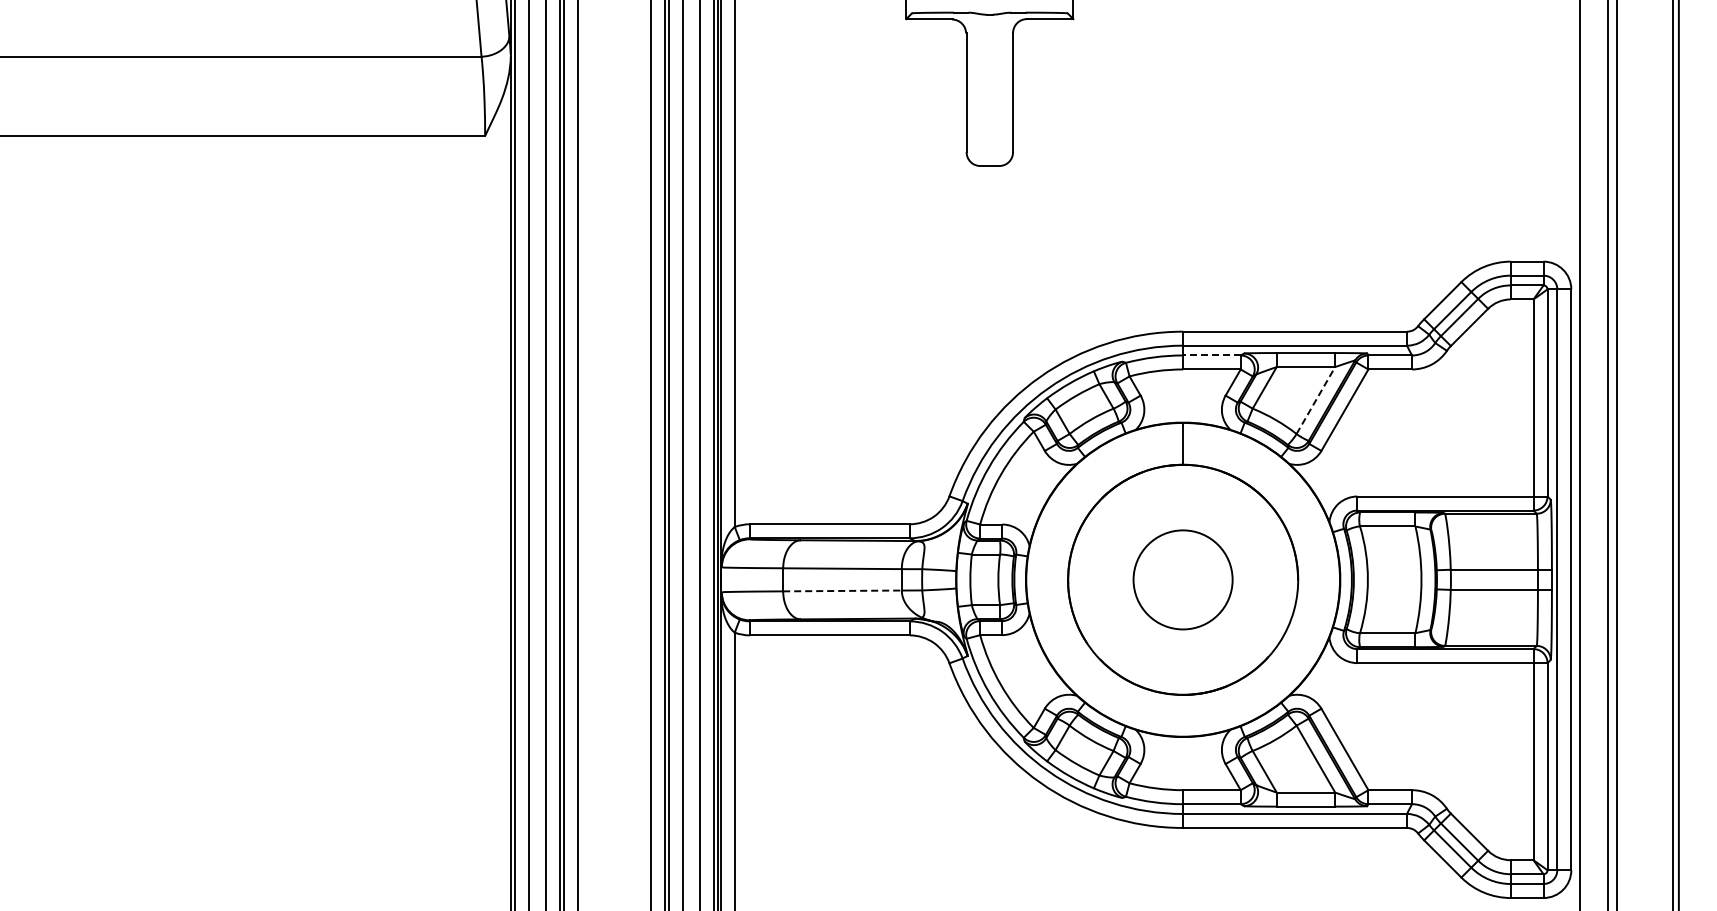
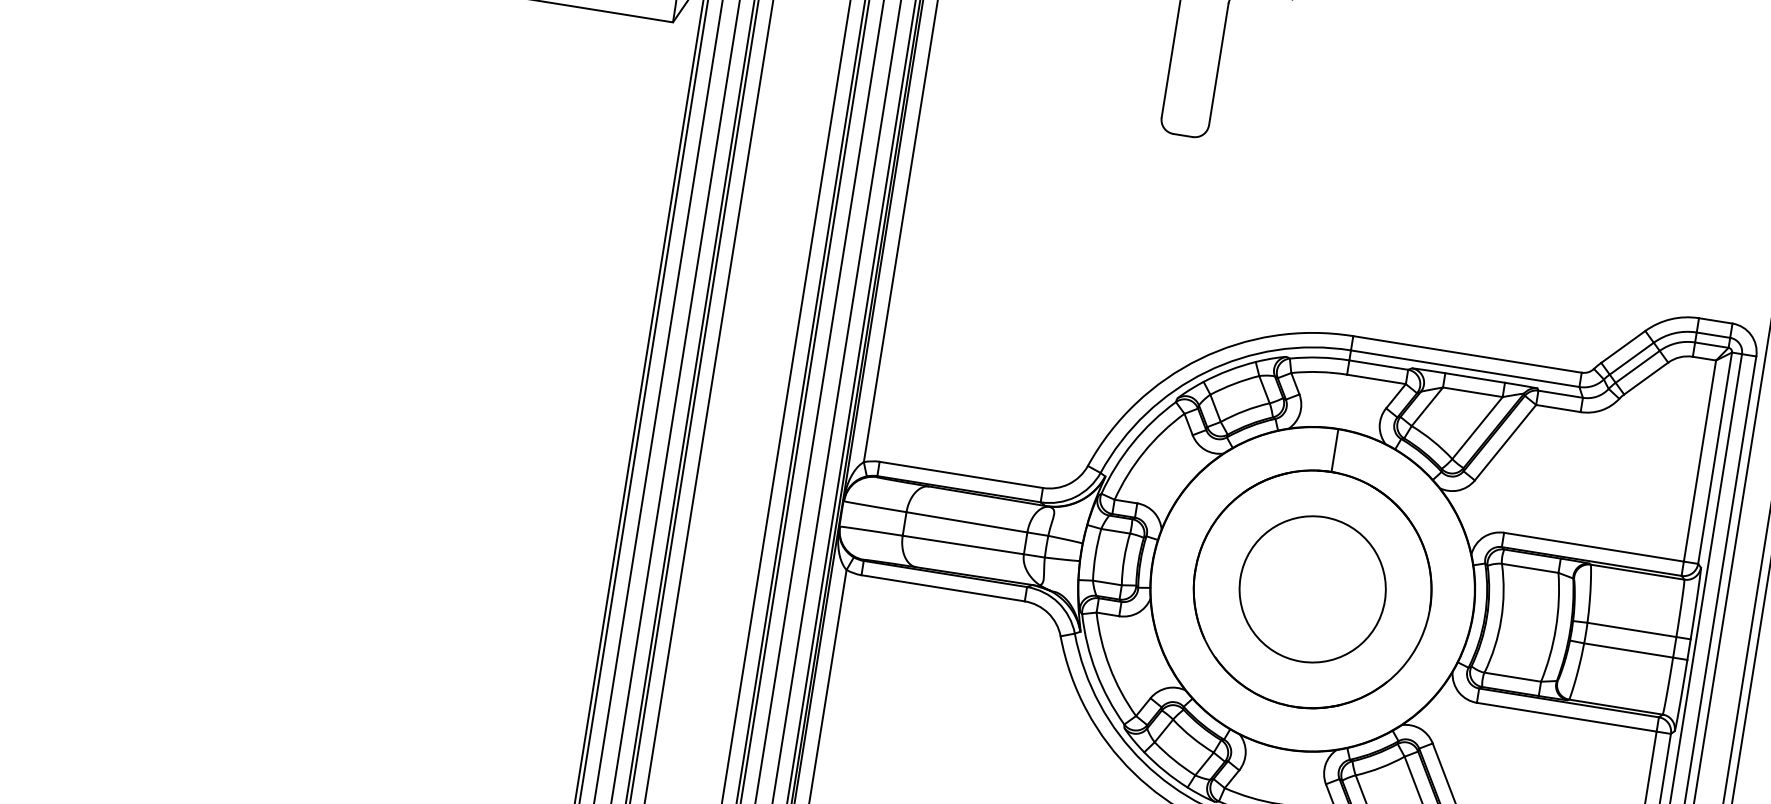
line: (1211, 355) -> (1378, 365), dashed -> solid
line: (1315, 400) -> (1477, 427), dashed -> solid
circle: (1182, 579) -> (1312, 588), size x1.43
line: (843, 590) -> (964, 544), dashed -> solid

